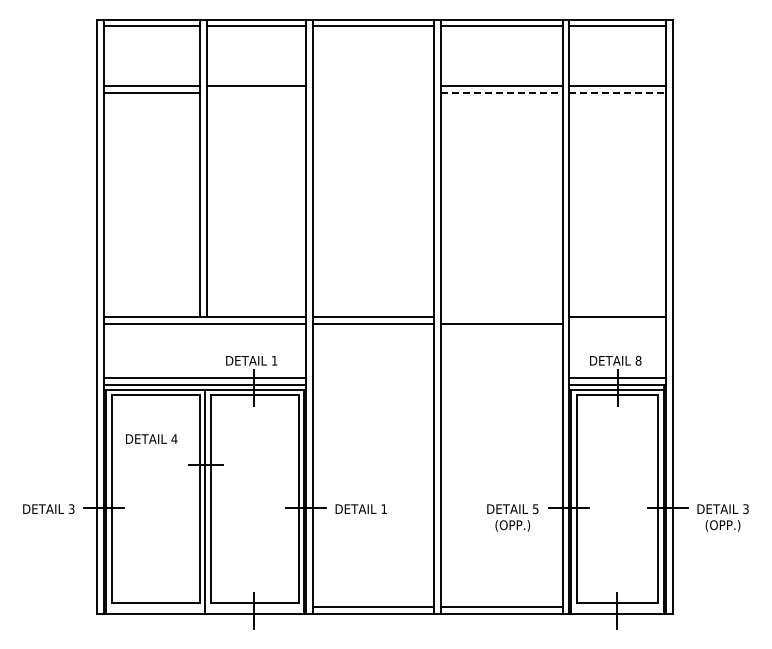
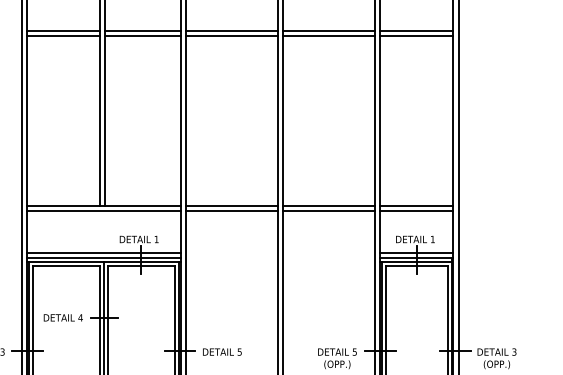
line: (373, 85) -> (231, 30), added
line: (256, 92) -> (142, 35), added
line: (373, 92) -> (231, 35), added
line: (501, 92) -> (328, 35), dashed -> solid
line: (618, 92) -> (417, 35), dashed -> solid
line: (501, 316) -> (328, 205), added
line: (617, 323) -> (416, 211), added
text: (638, 360) -> (432, 239), 8 -> 1
text: (151, 438) -> (63, 317), moved
text: (383, 509) -> (239, 352), 1 -> 5

